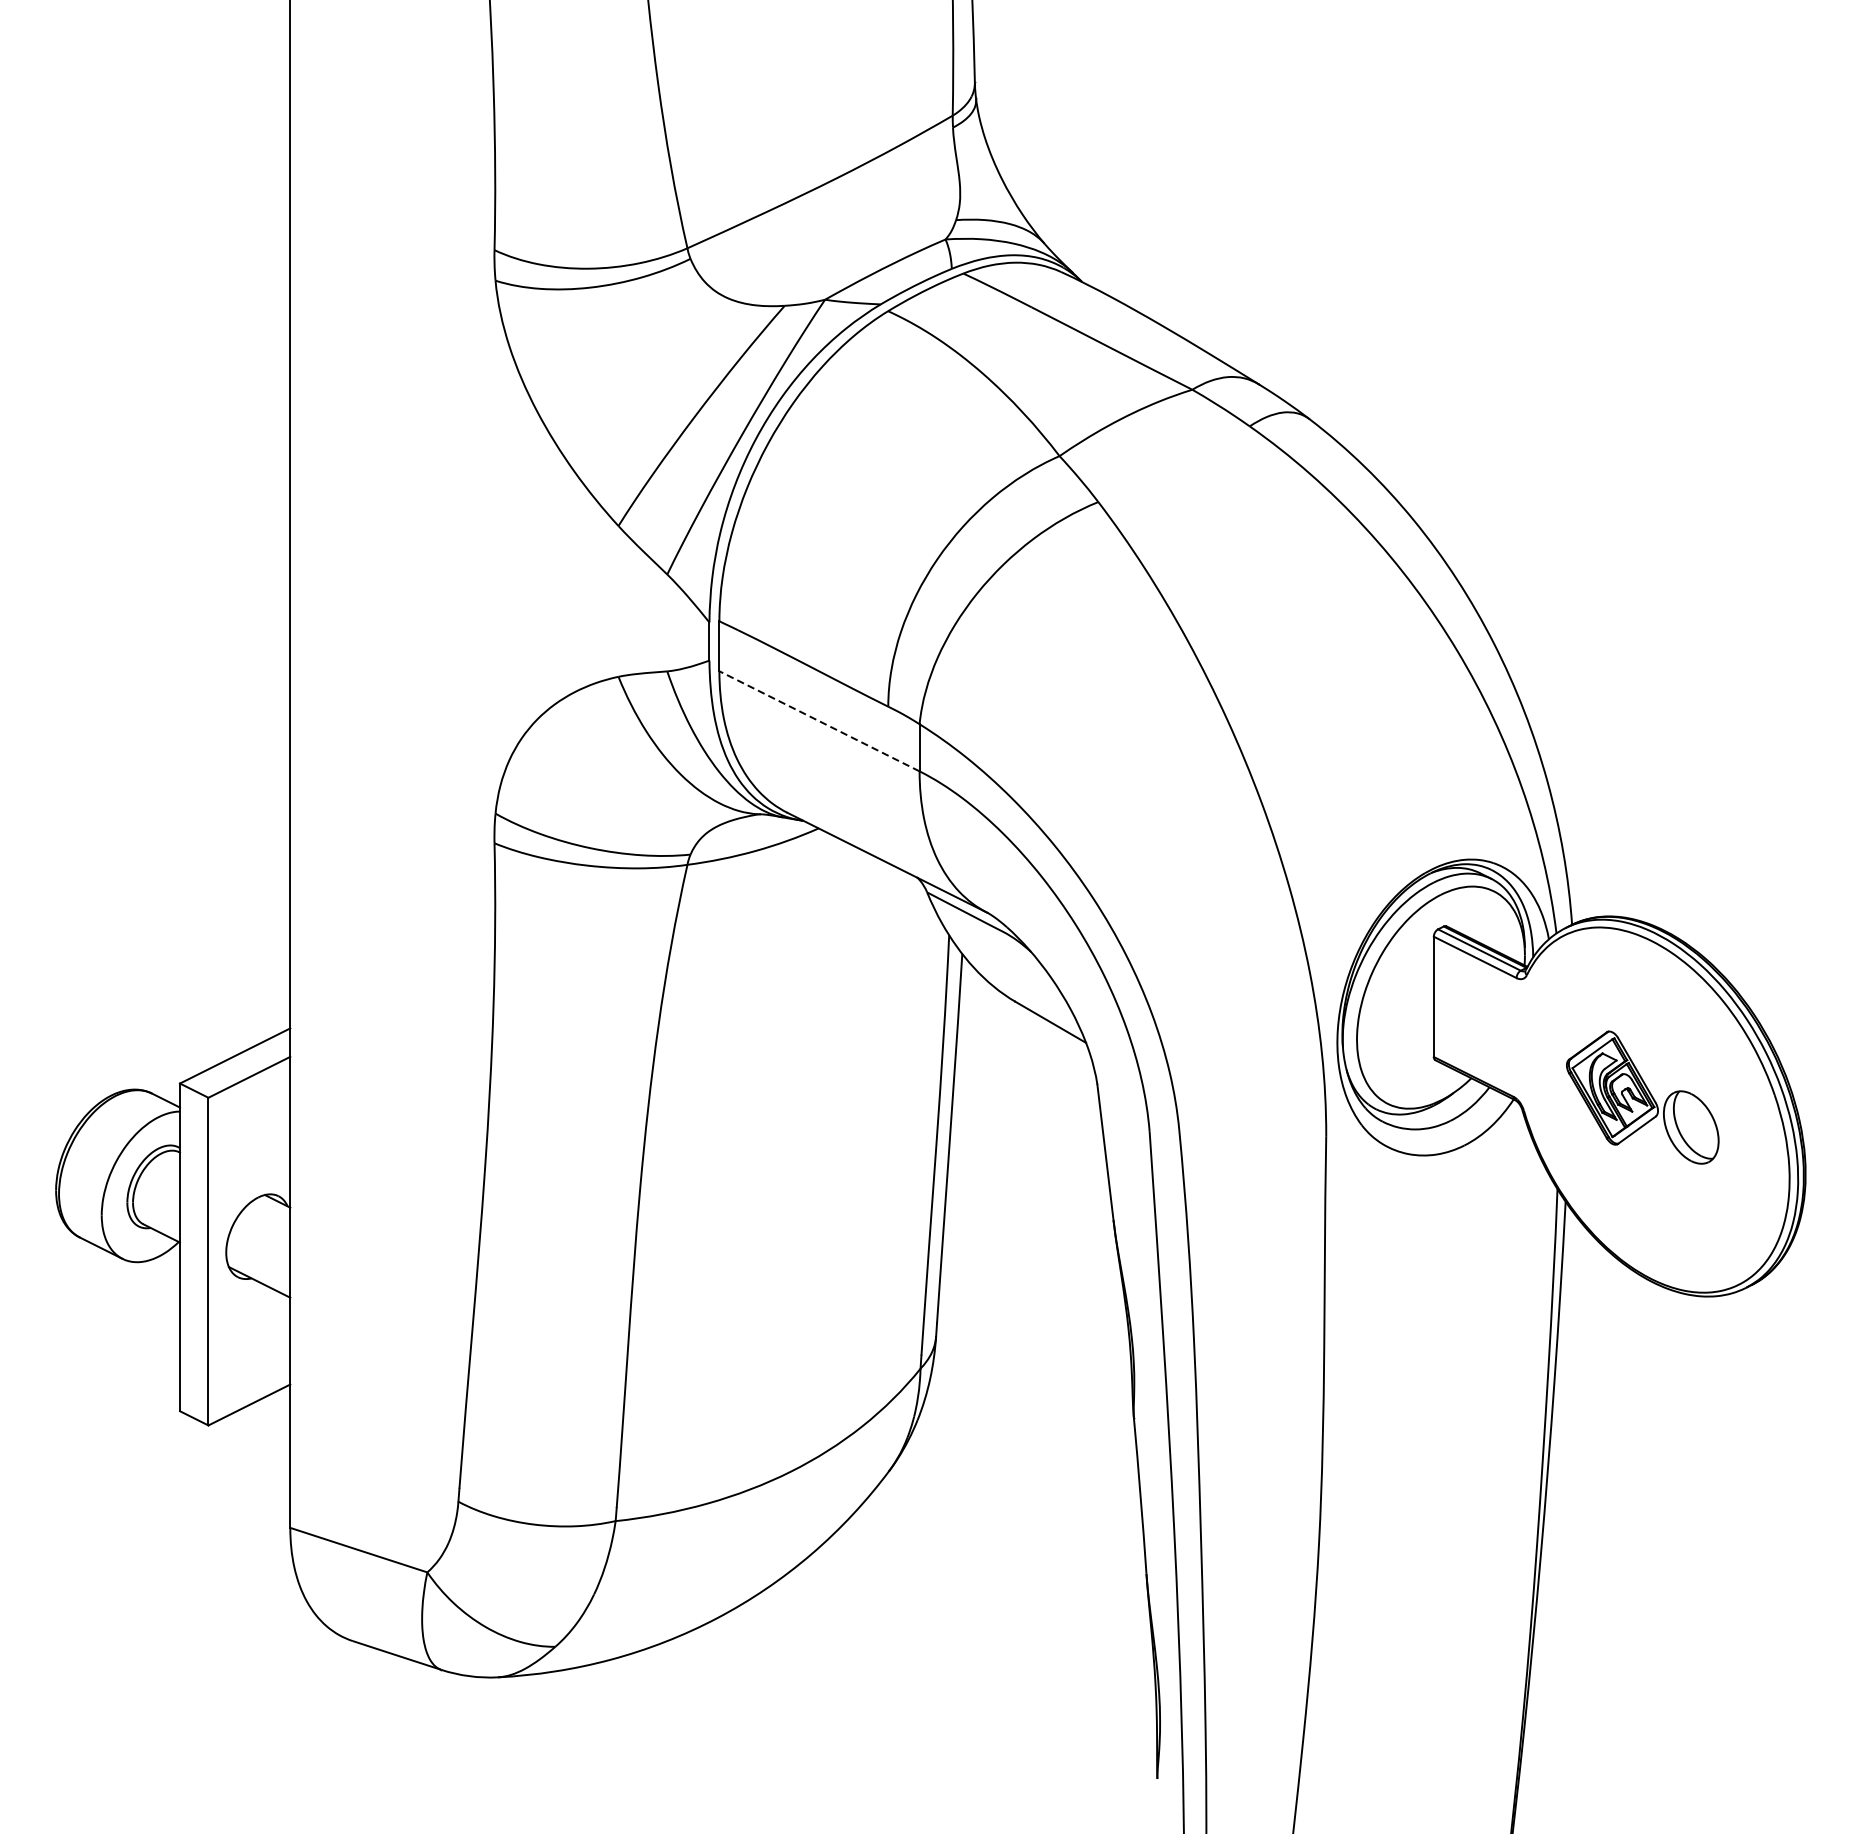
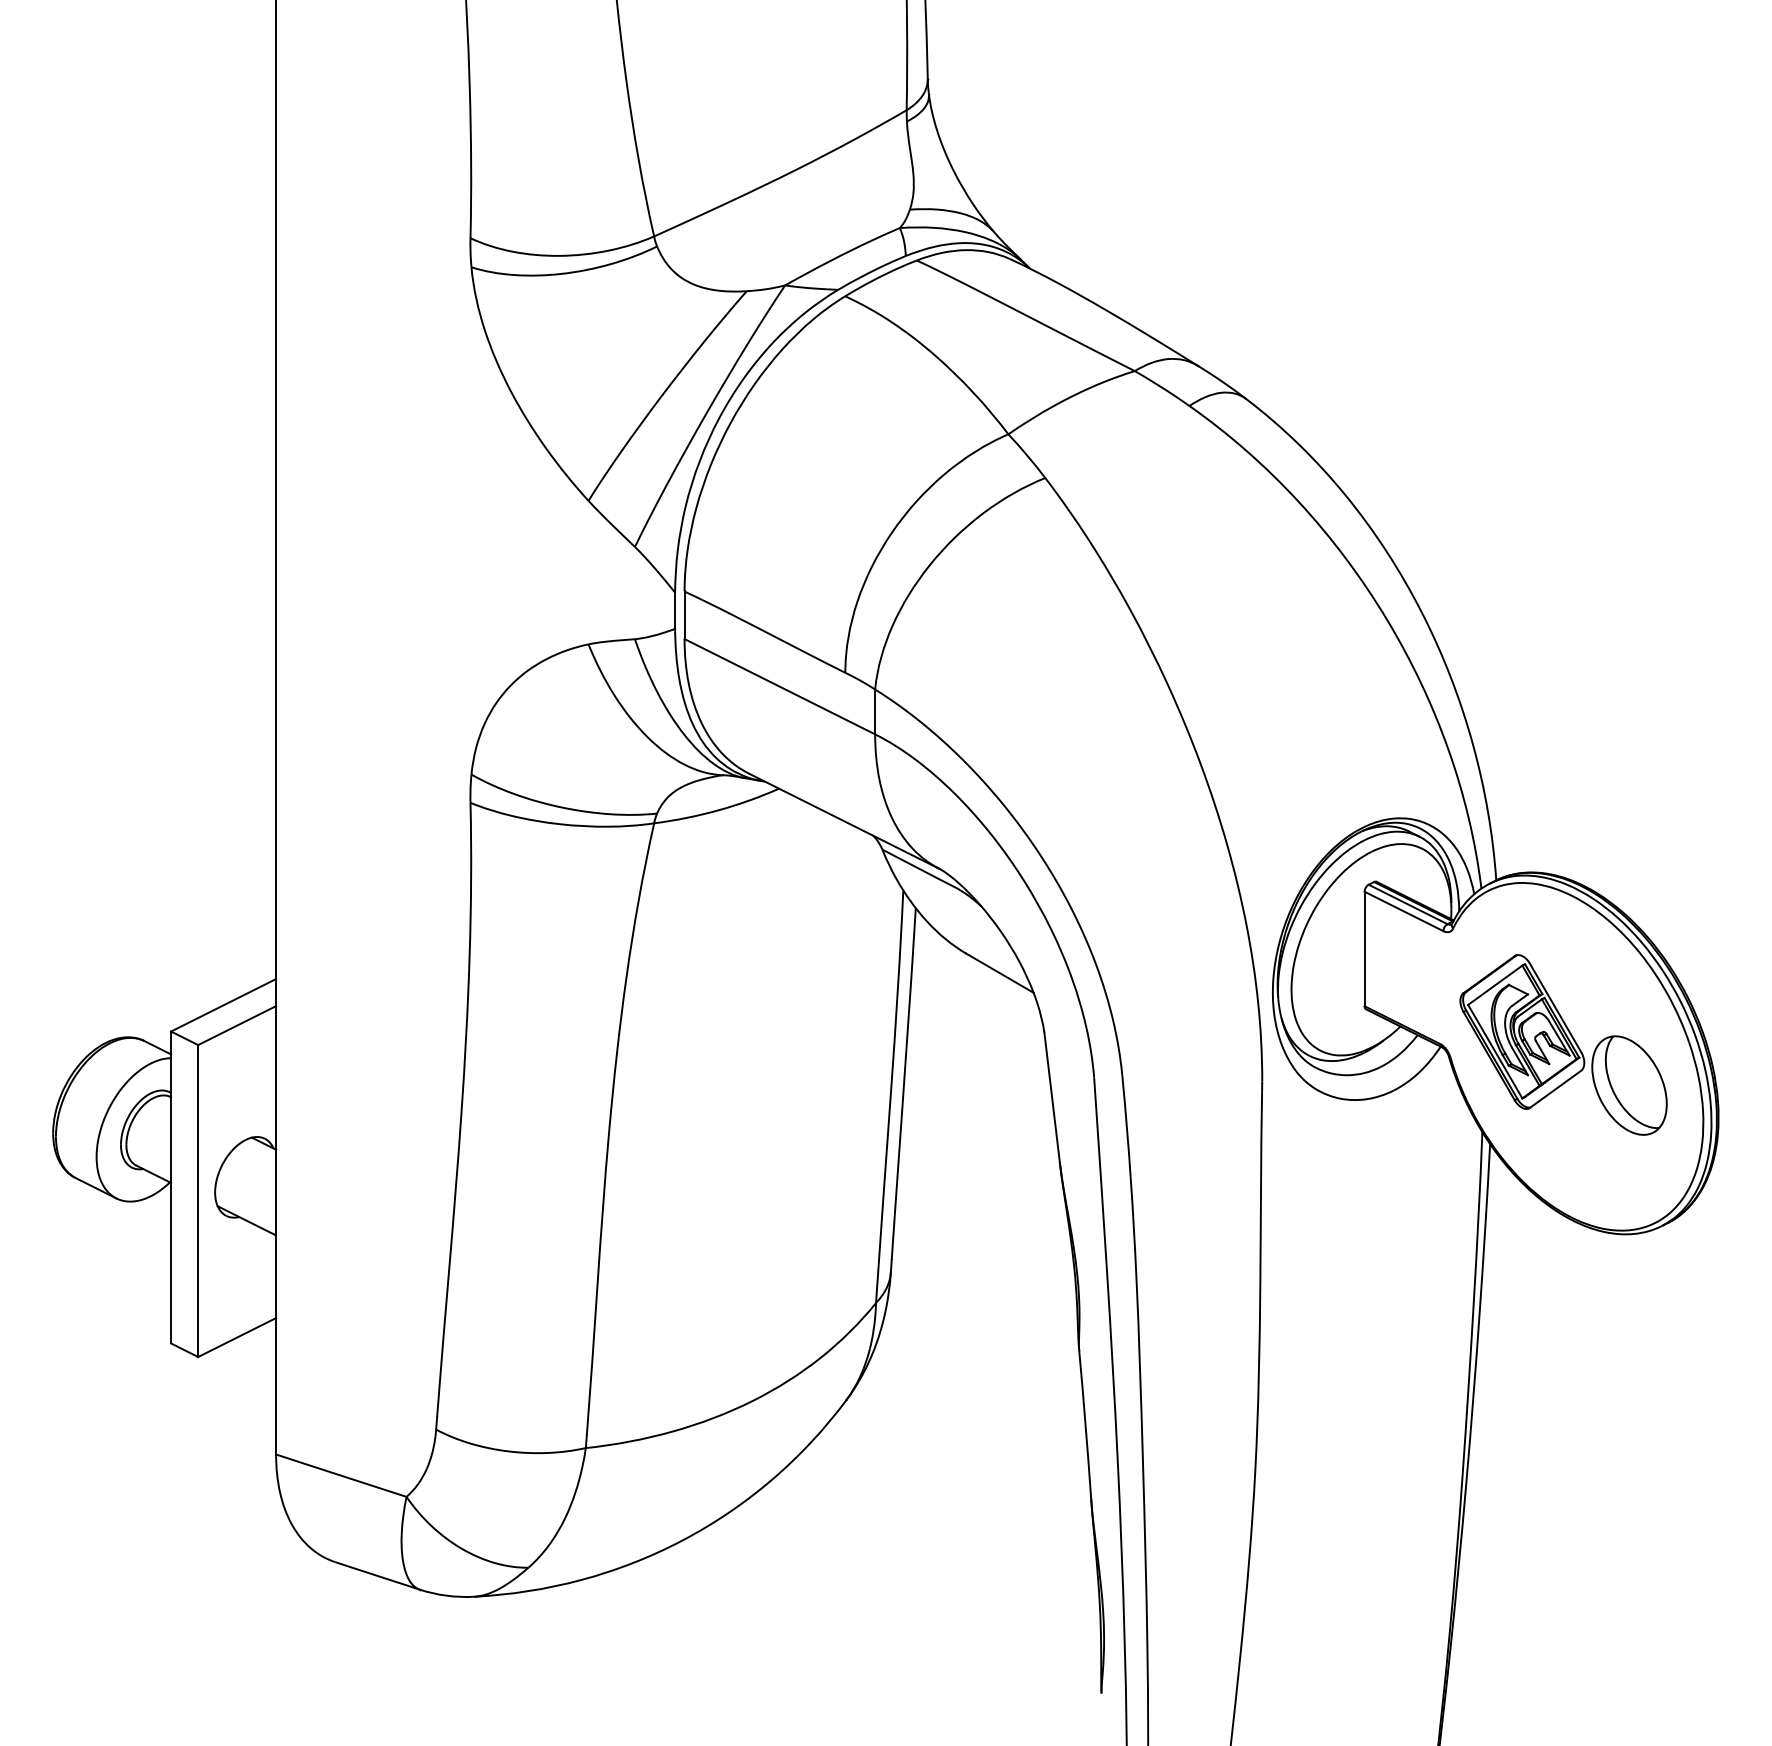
line: (819, 721) -> (779, 686), dashed -> solid
part: (1642, 1097) -> (1563, 1044), size x1.43

